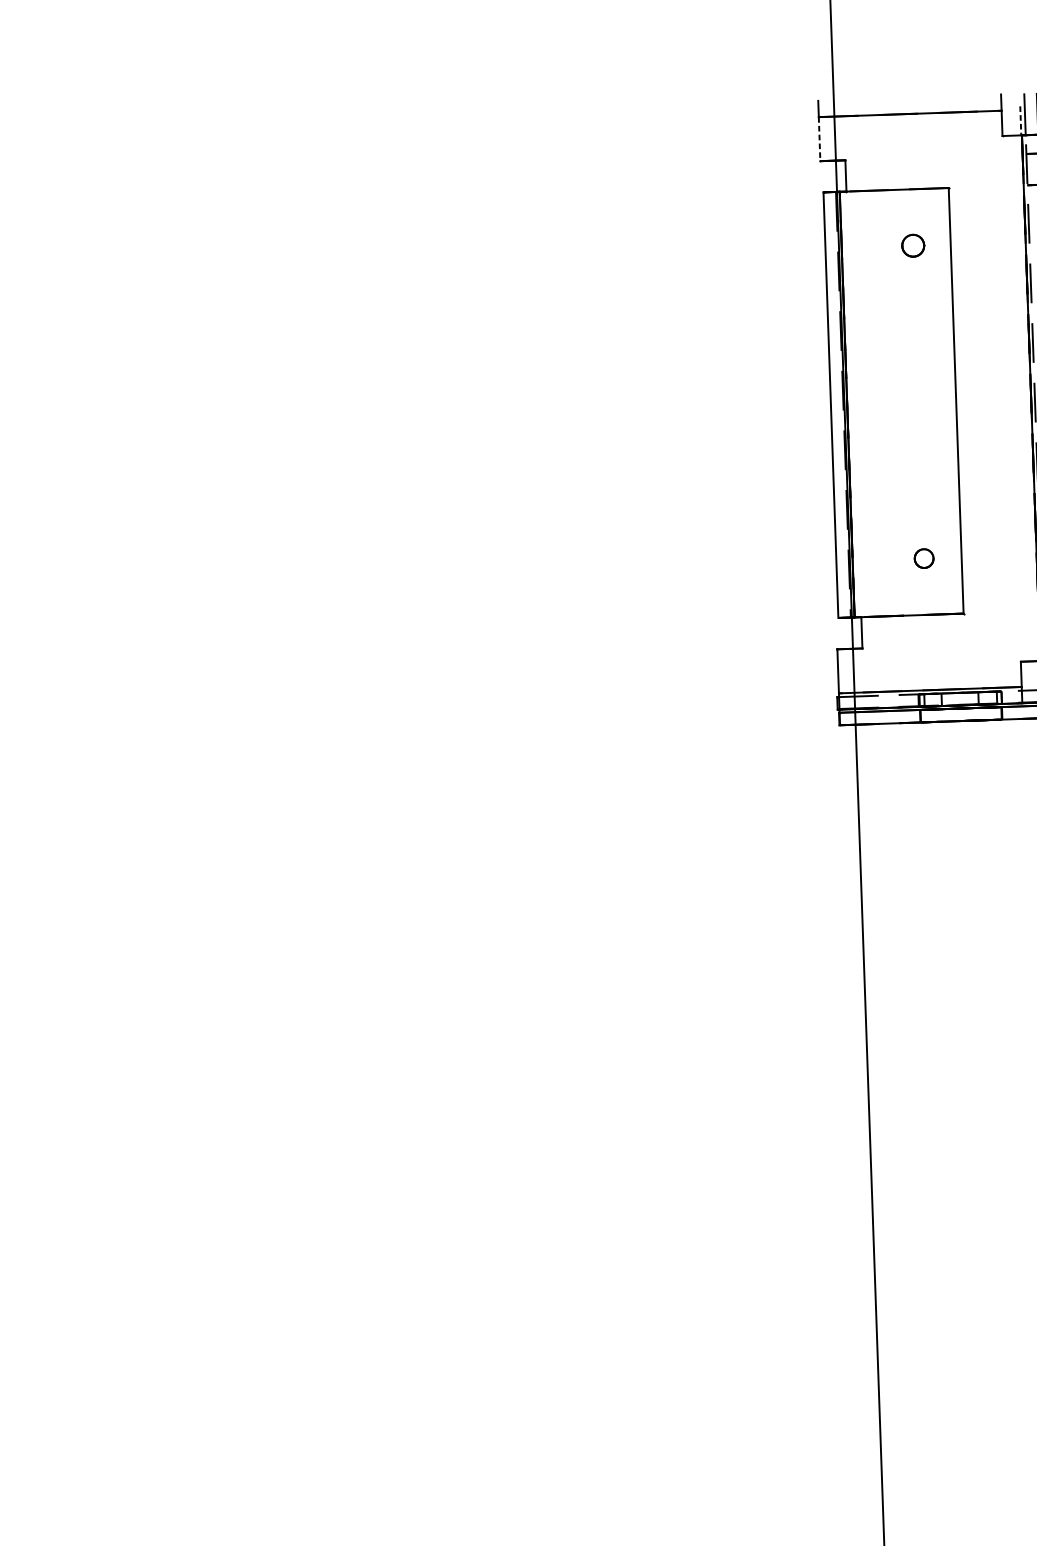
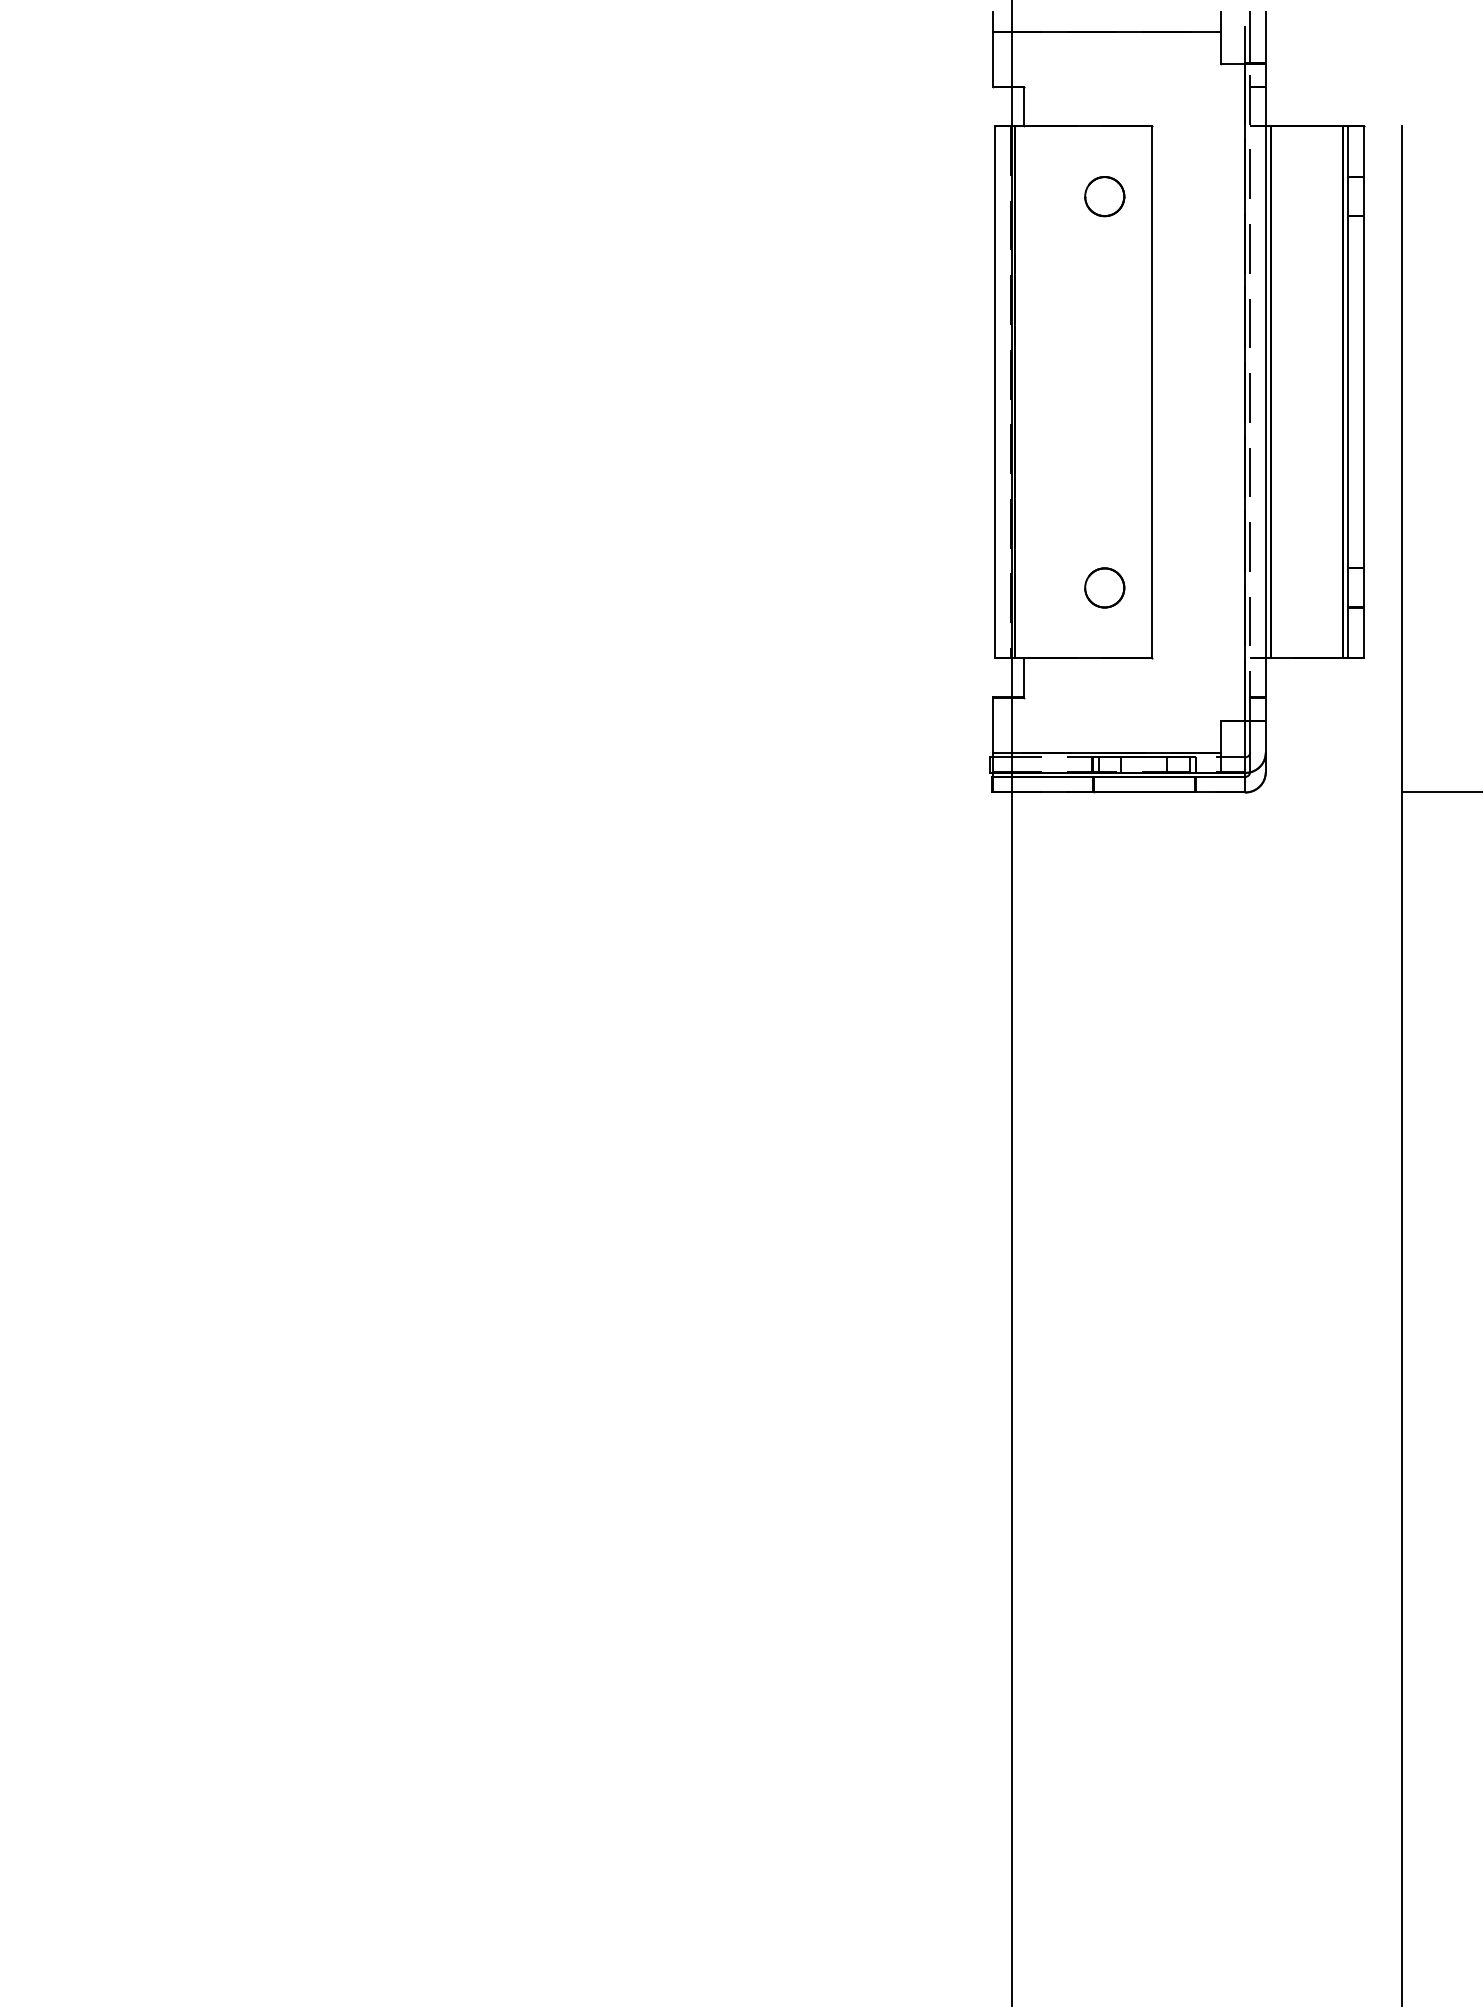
line: (1020, 120) -> (1244, 45), dashed -> solid
line: (819, 139) -> (992, 59), dashed -> solid
circle: (912, 245) -> (1104, 196), size x1.43
circle: (923, 558) -> (1104, 587), size x1.67

